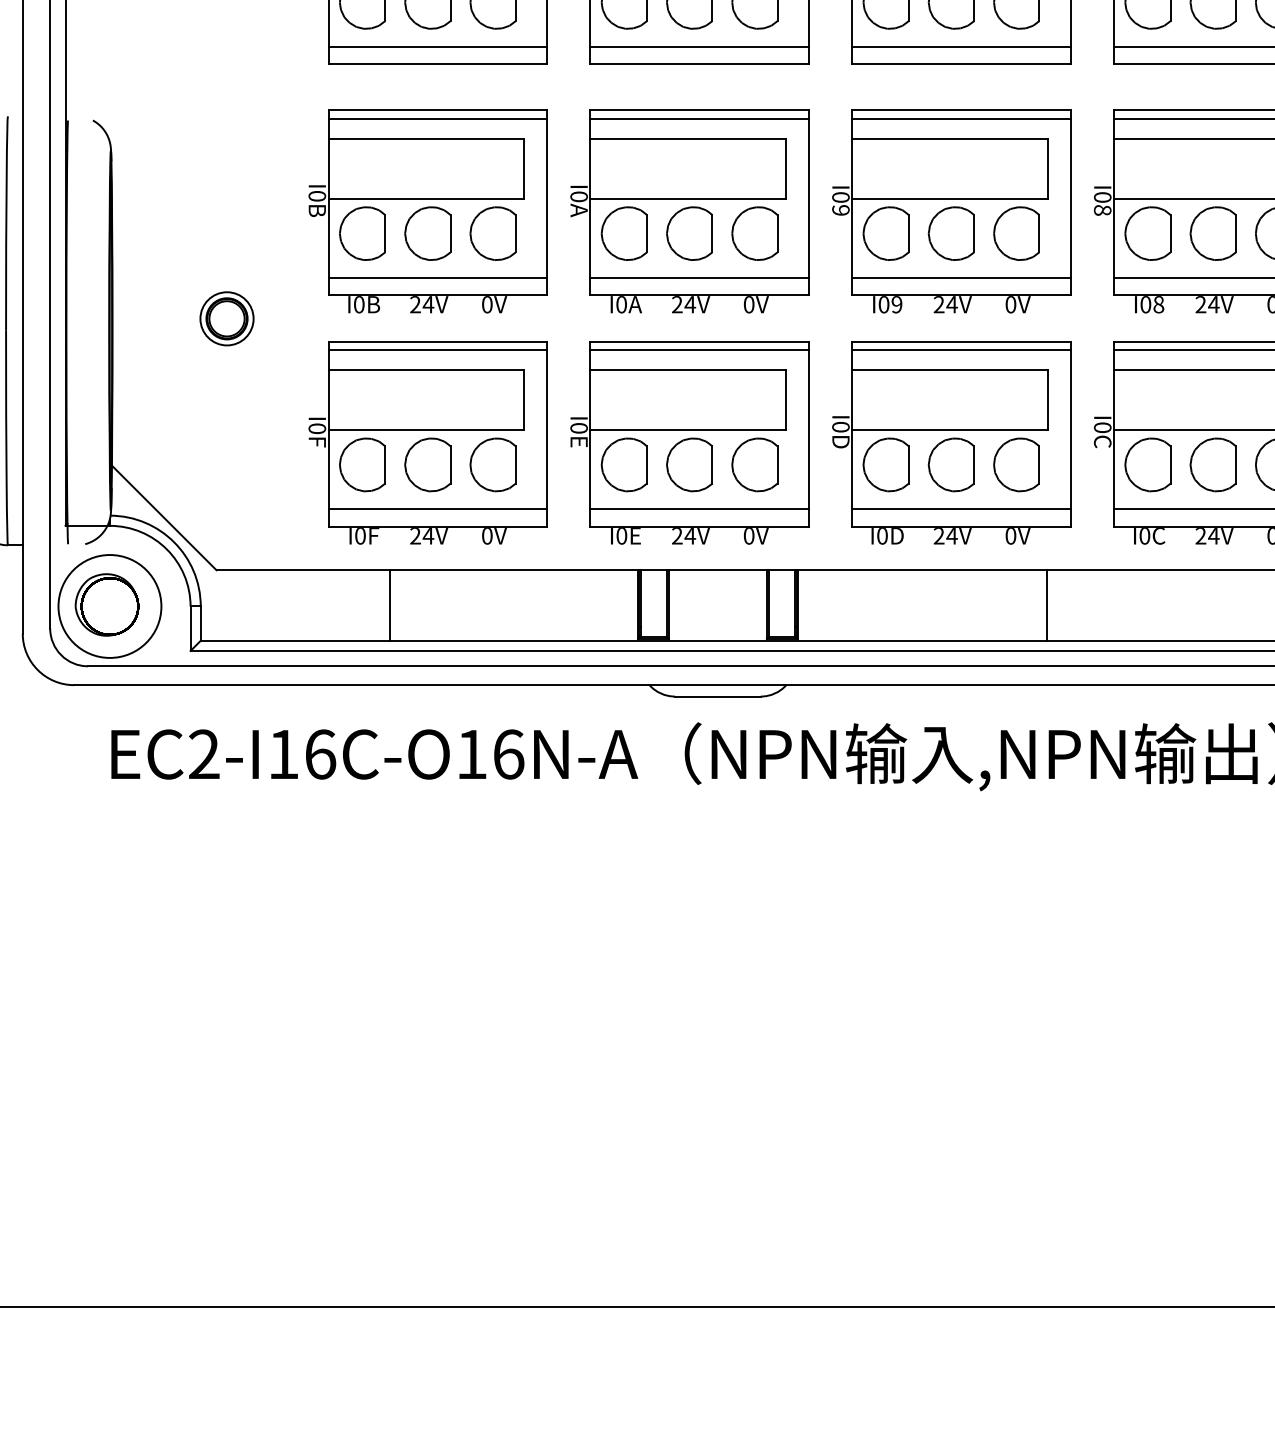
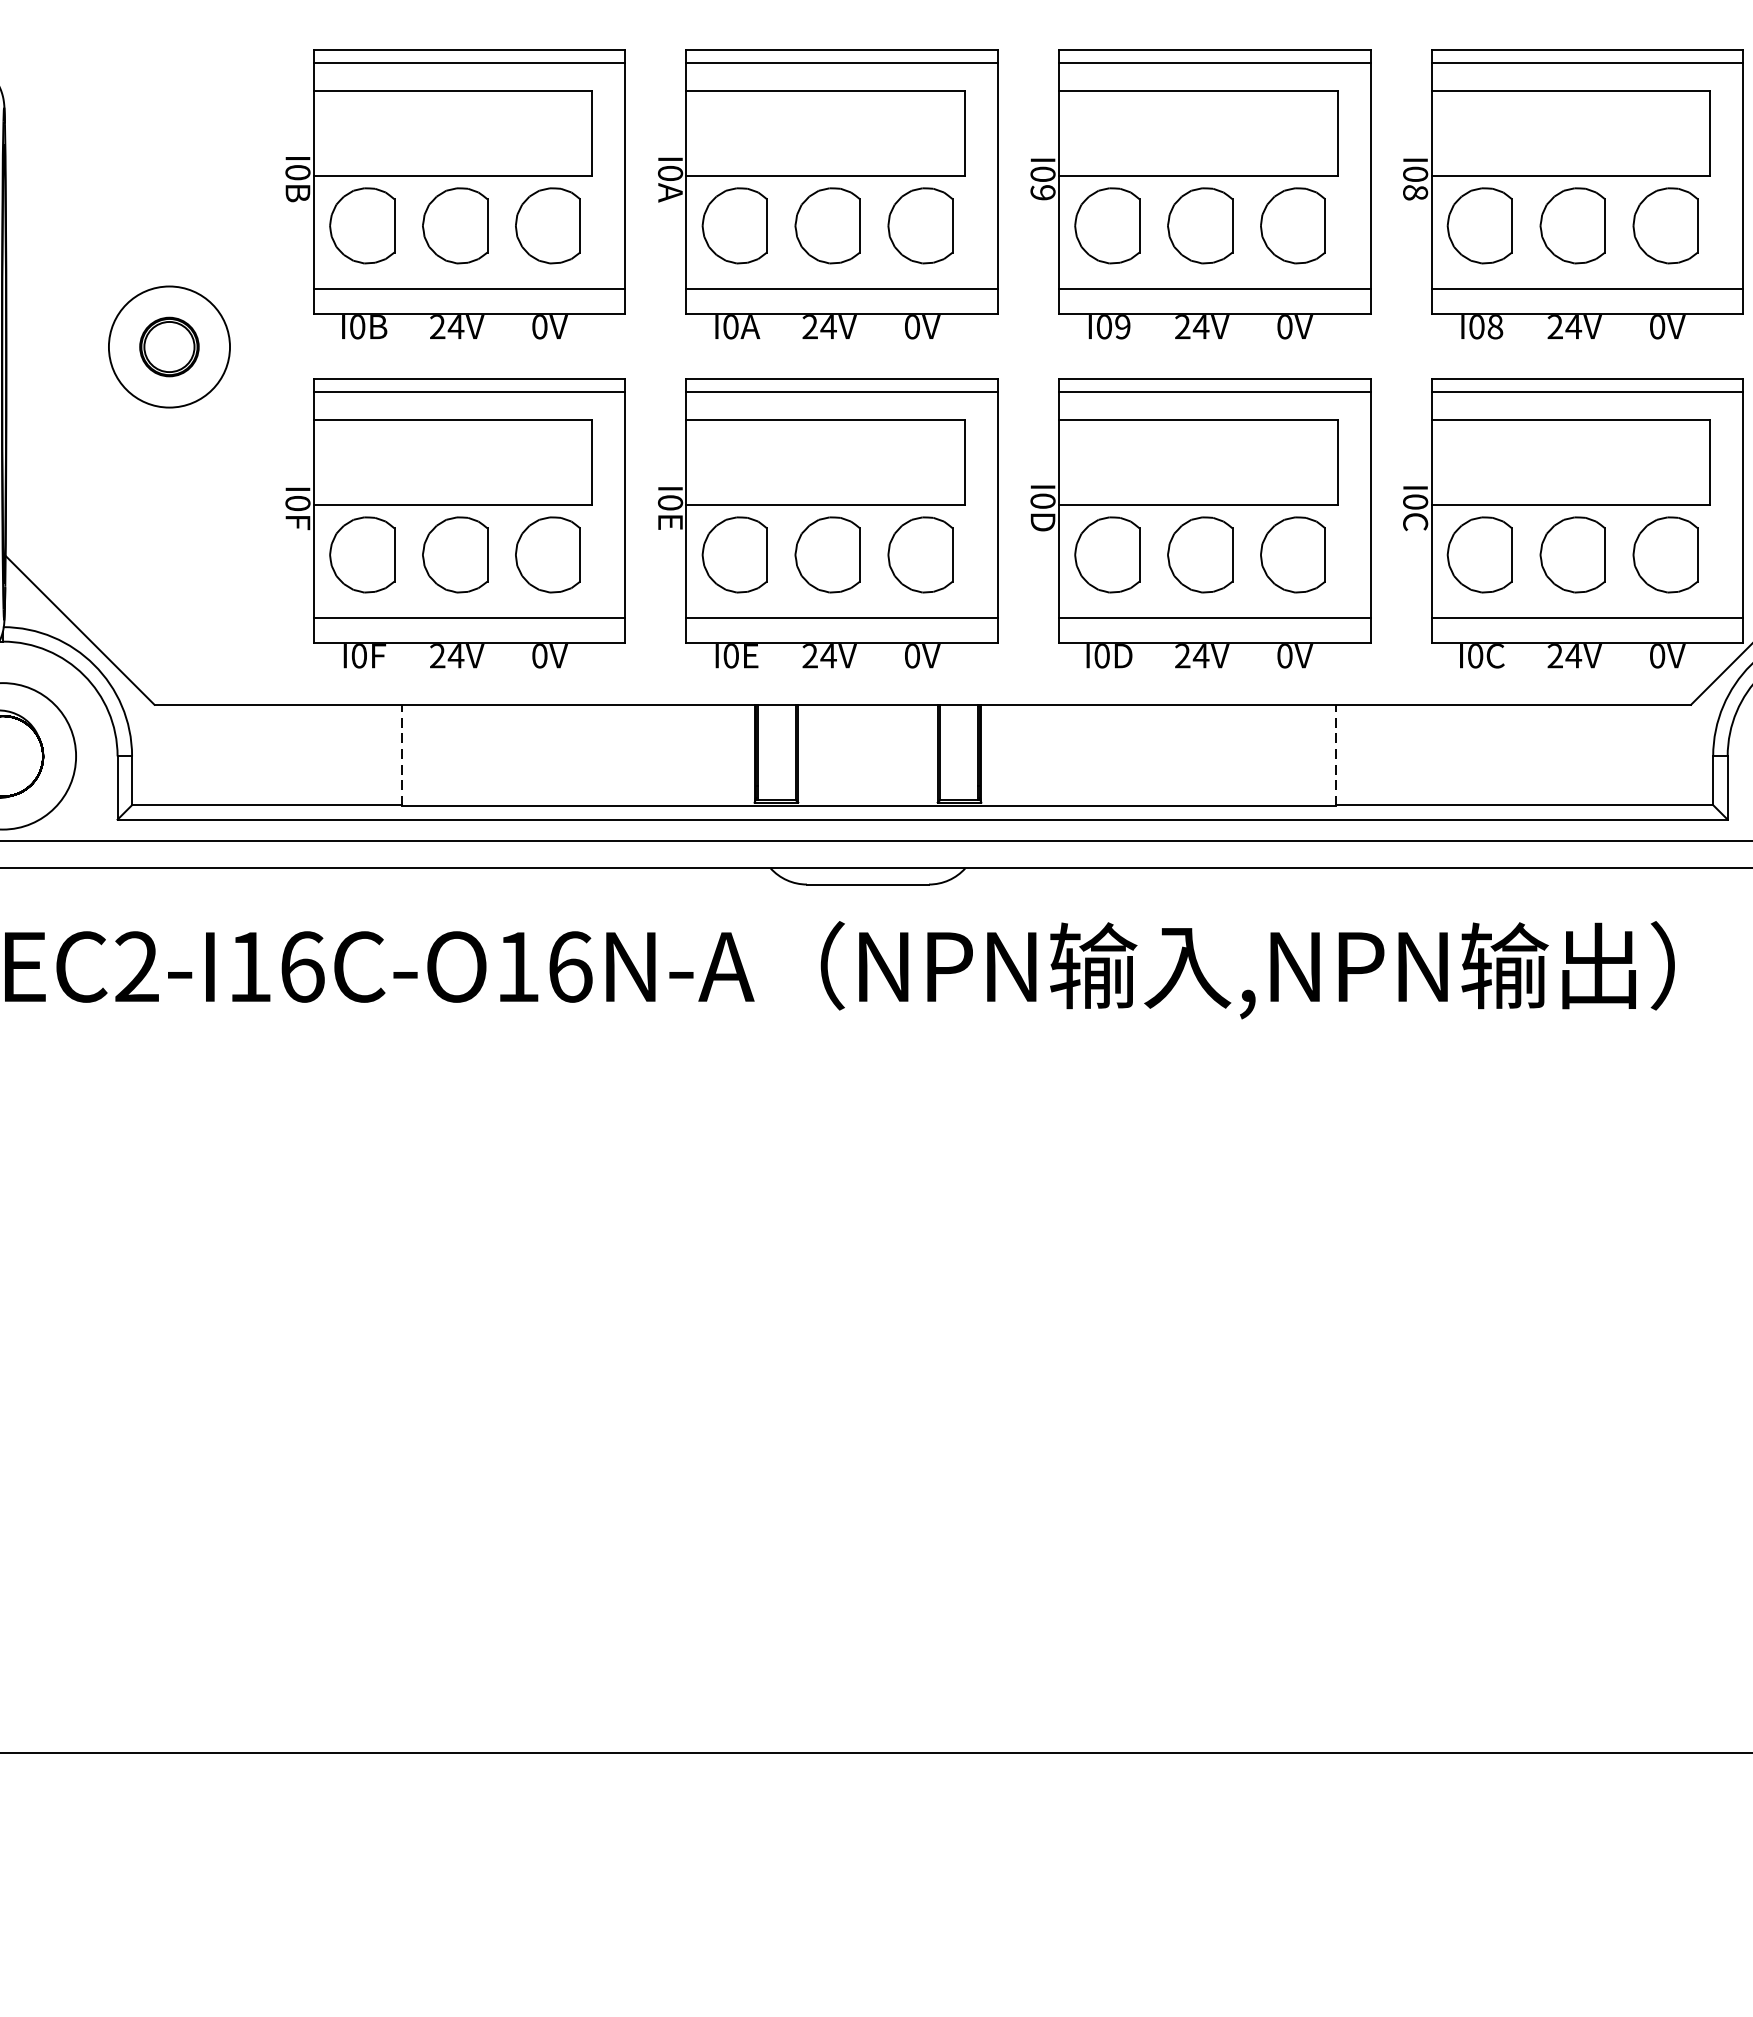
circle: (226, 318) -> (168, 346), size x1.6
line: (390, 605) -> (402, 754), solid -> dashed
line: (1046, 605) -> (1335, 754), solid -> dashed

